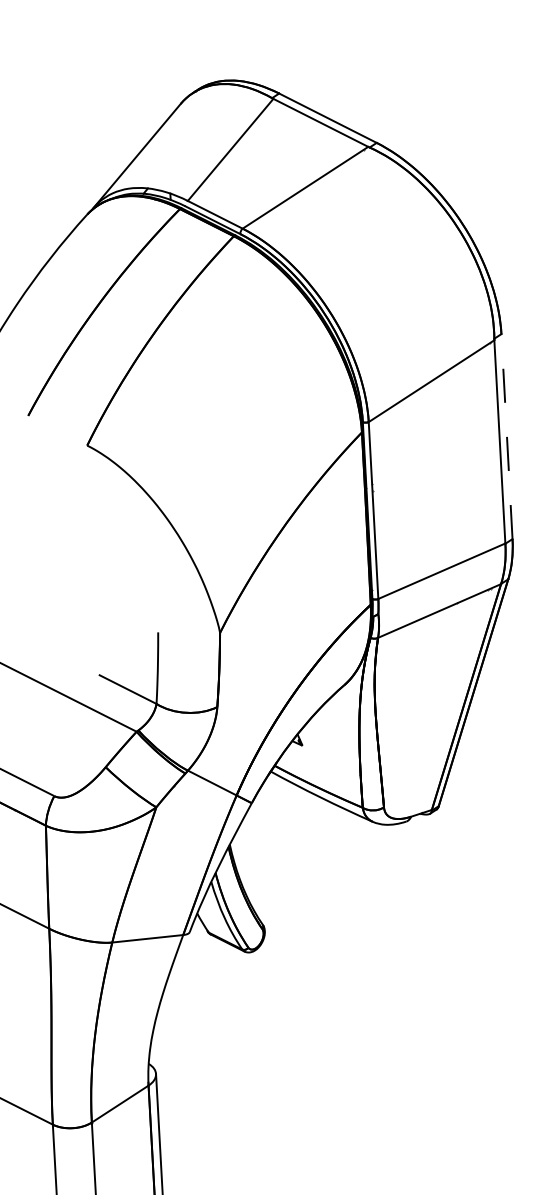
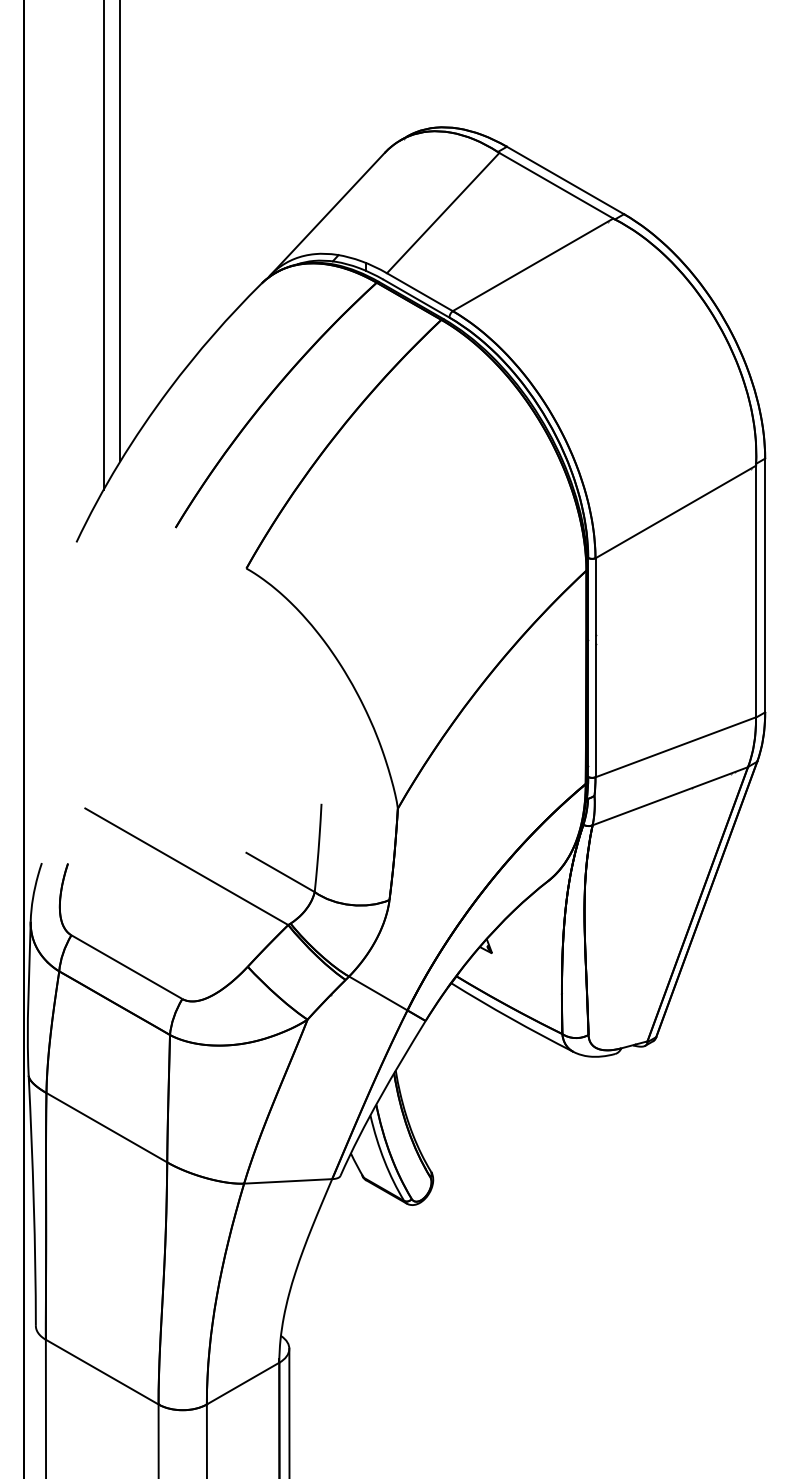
line: (507, 436) -> (765, 585), dashed -> solid

